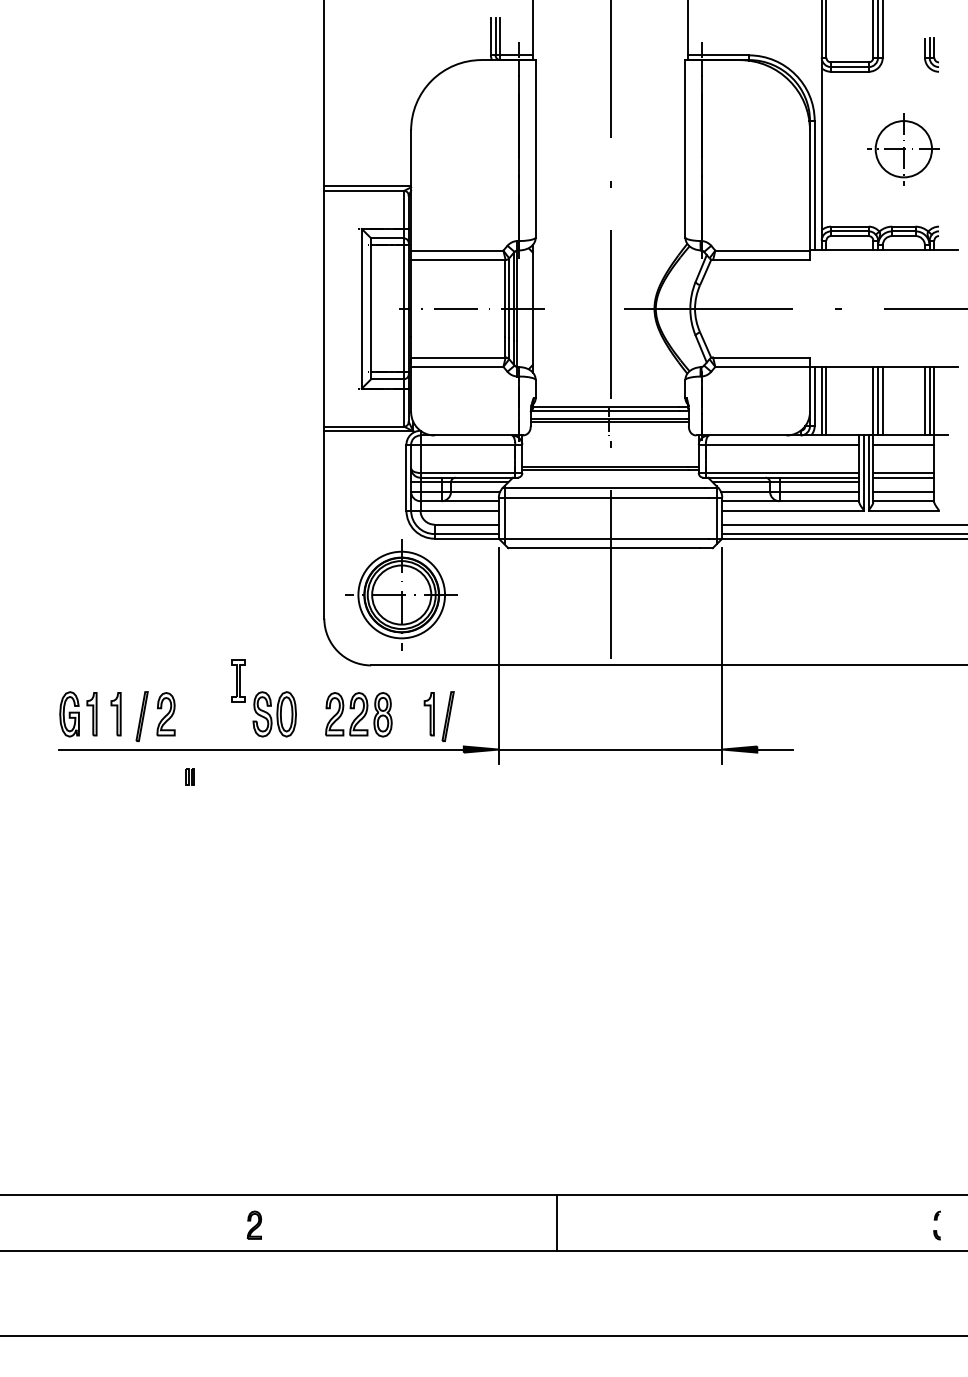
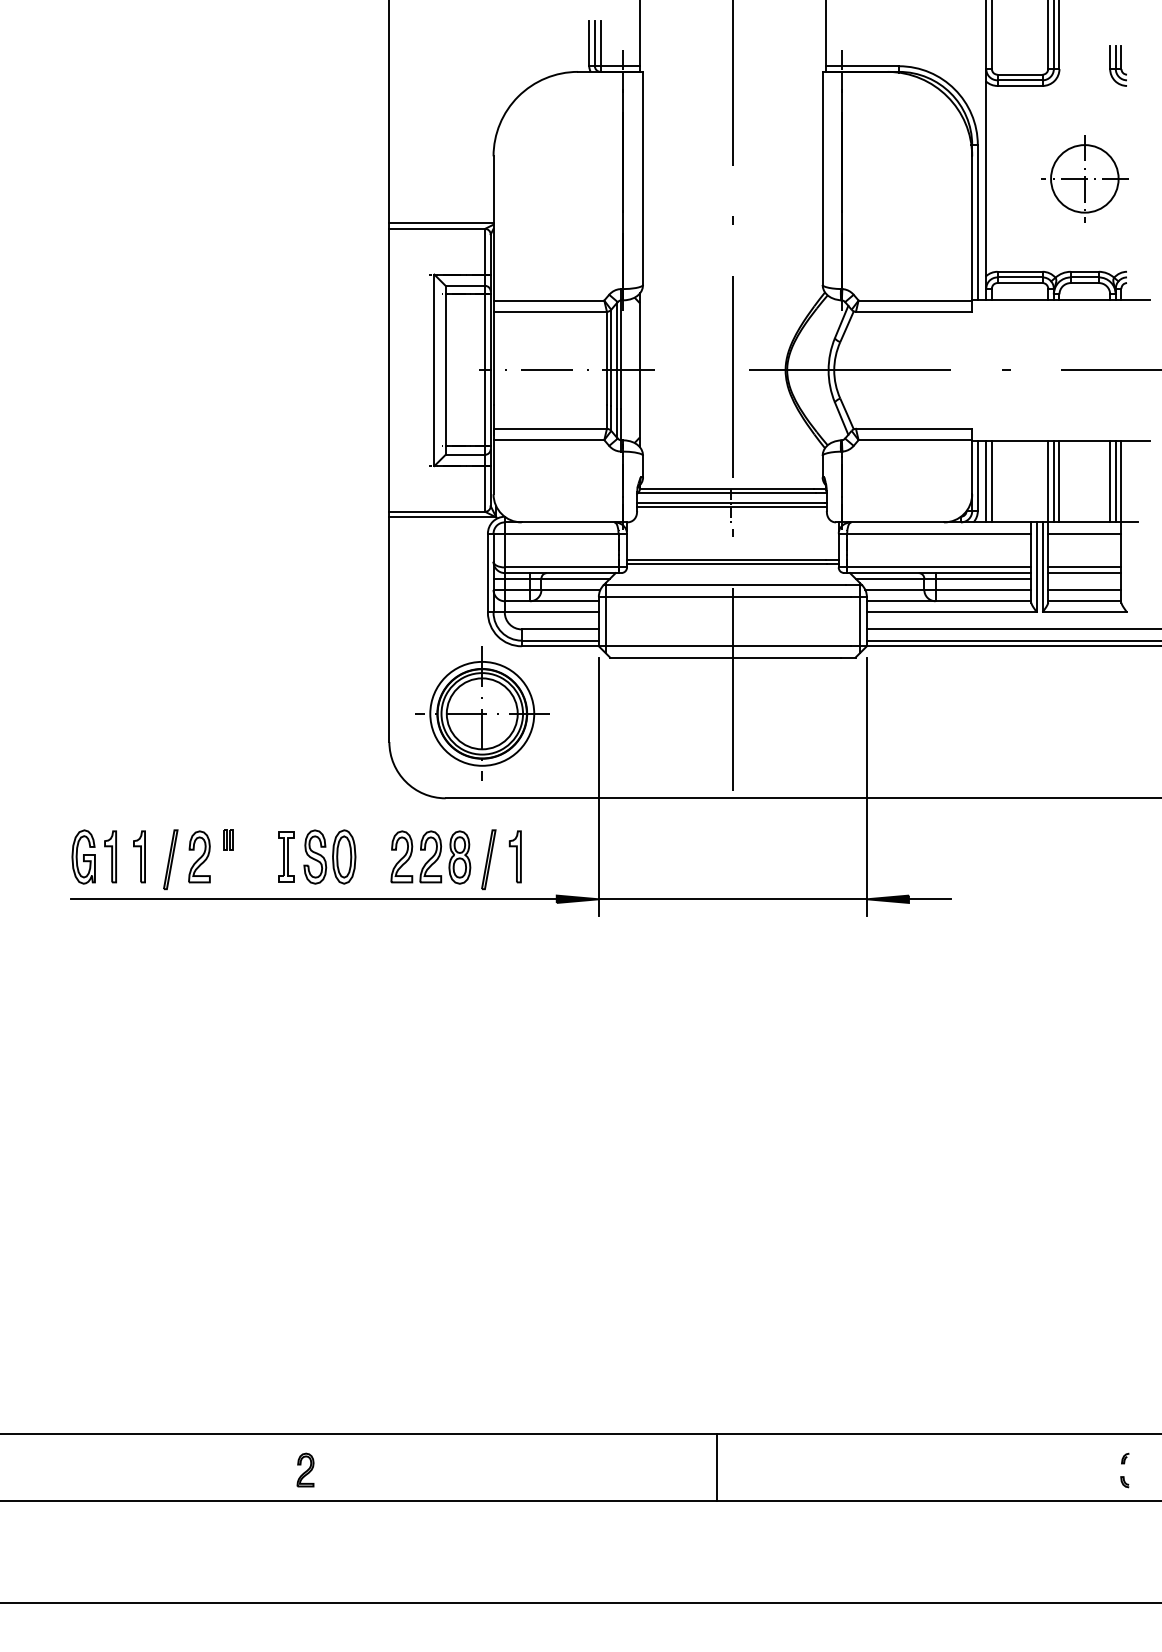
part: (238, 680) -> (286, 856), moved
part: (447, 716) -> (488, 859), moved
part: (189, 776) -> (227, 839), moved
line: (557, 1222) -> (717, 1466), moved

